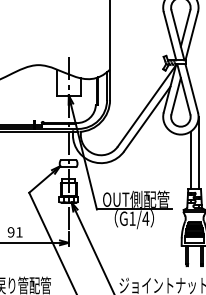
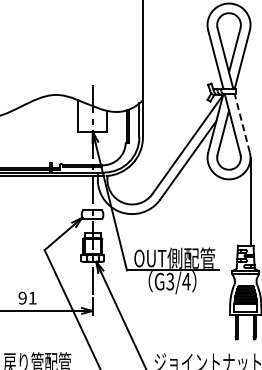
line: (191, 87) -> (242, 122), solid -> dashed
line: (190, 160) -> (240, 210), removed
text: (132, 218) -> (170, 281), G1/4 -> G3/4

